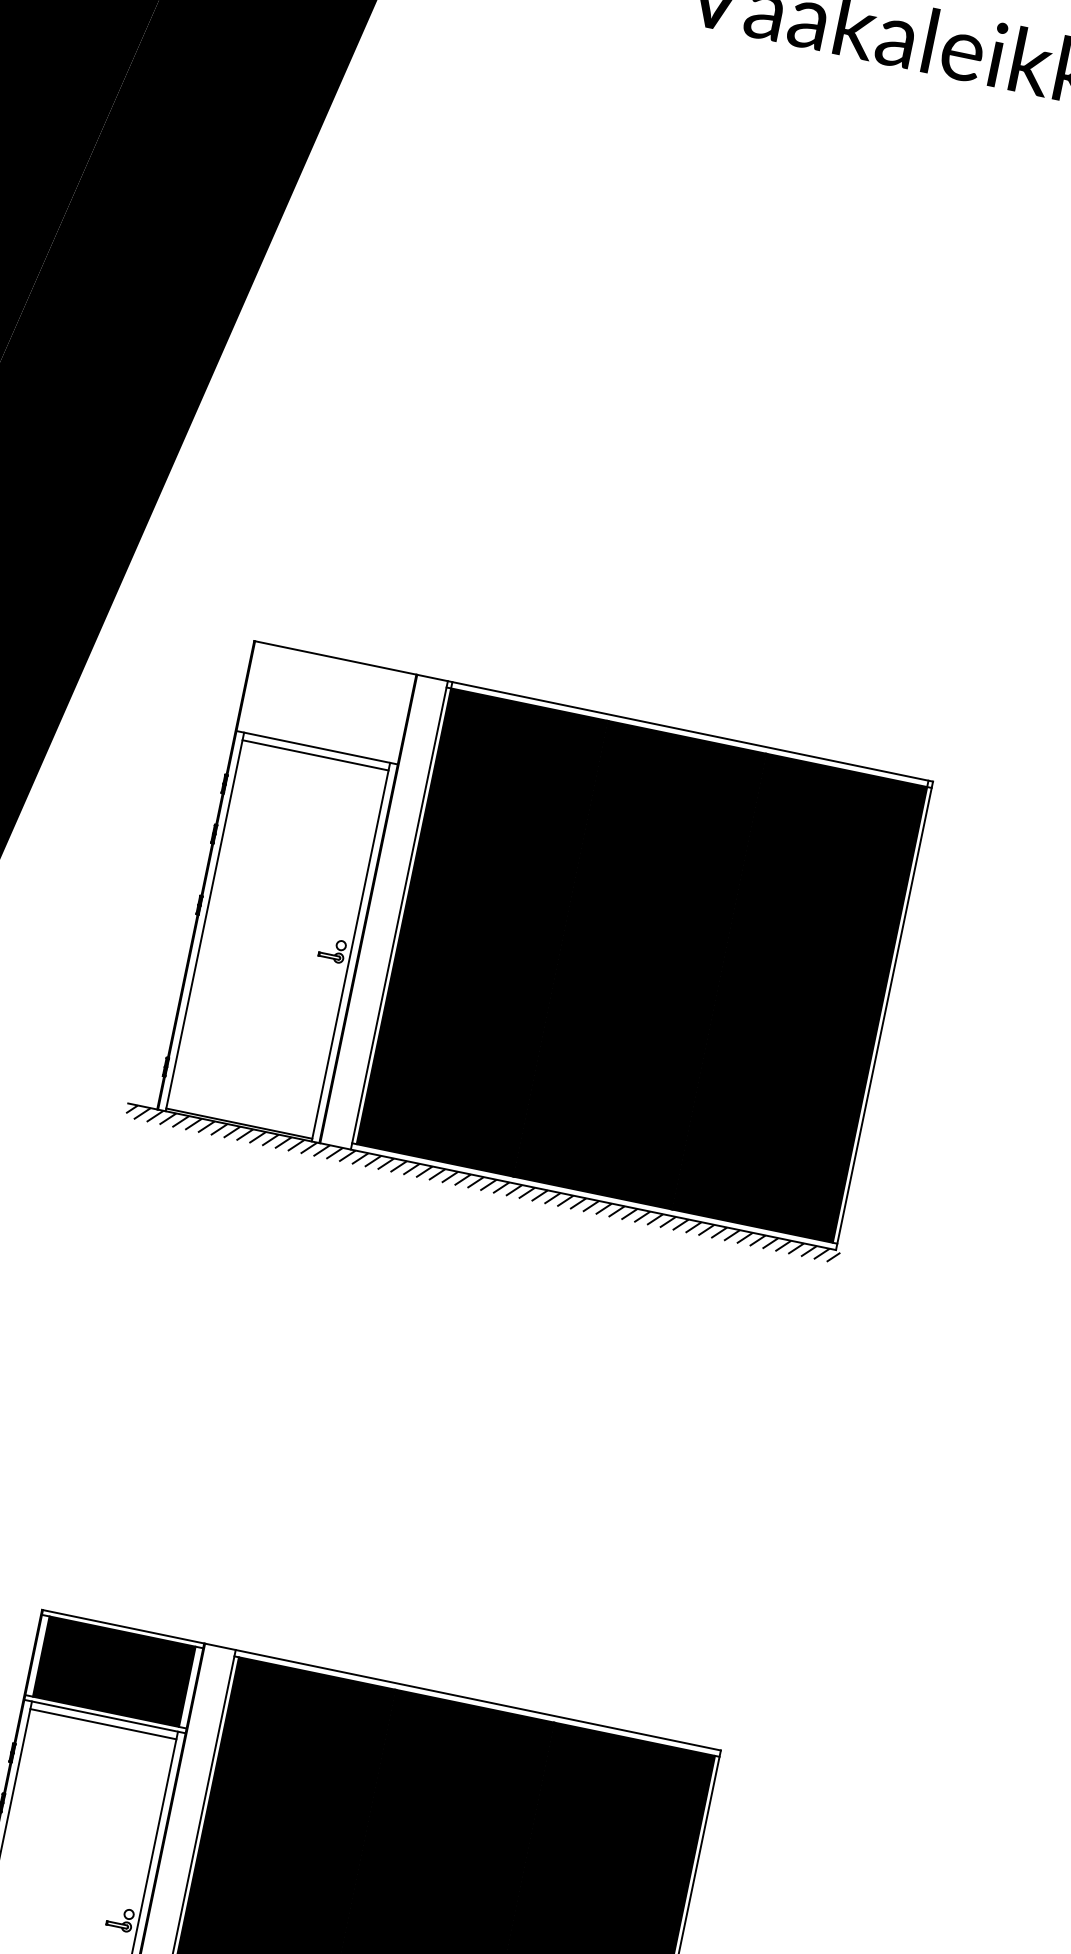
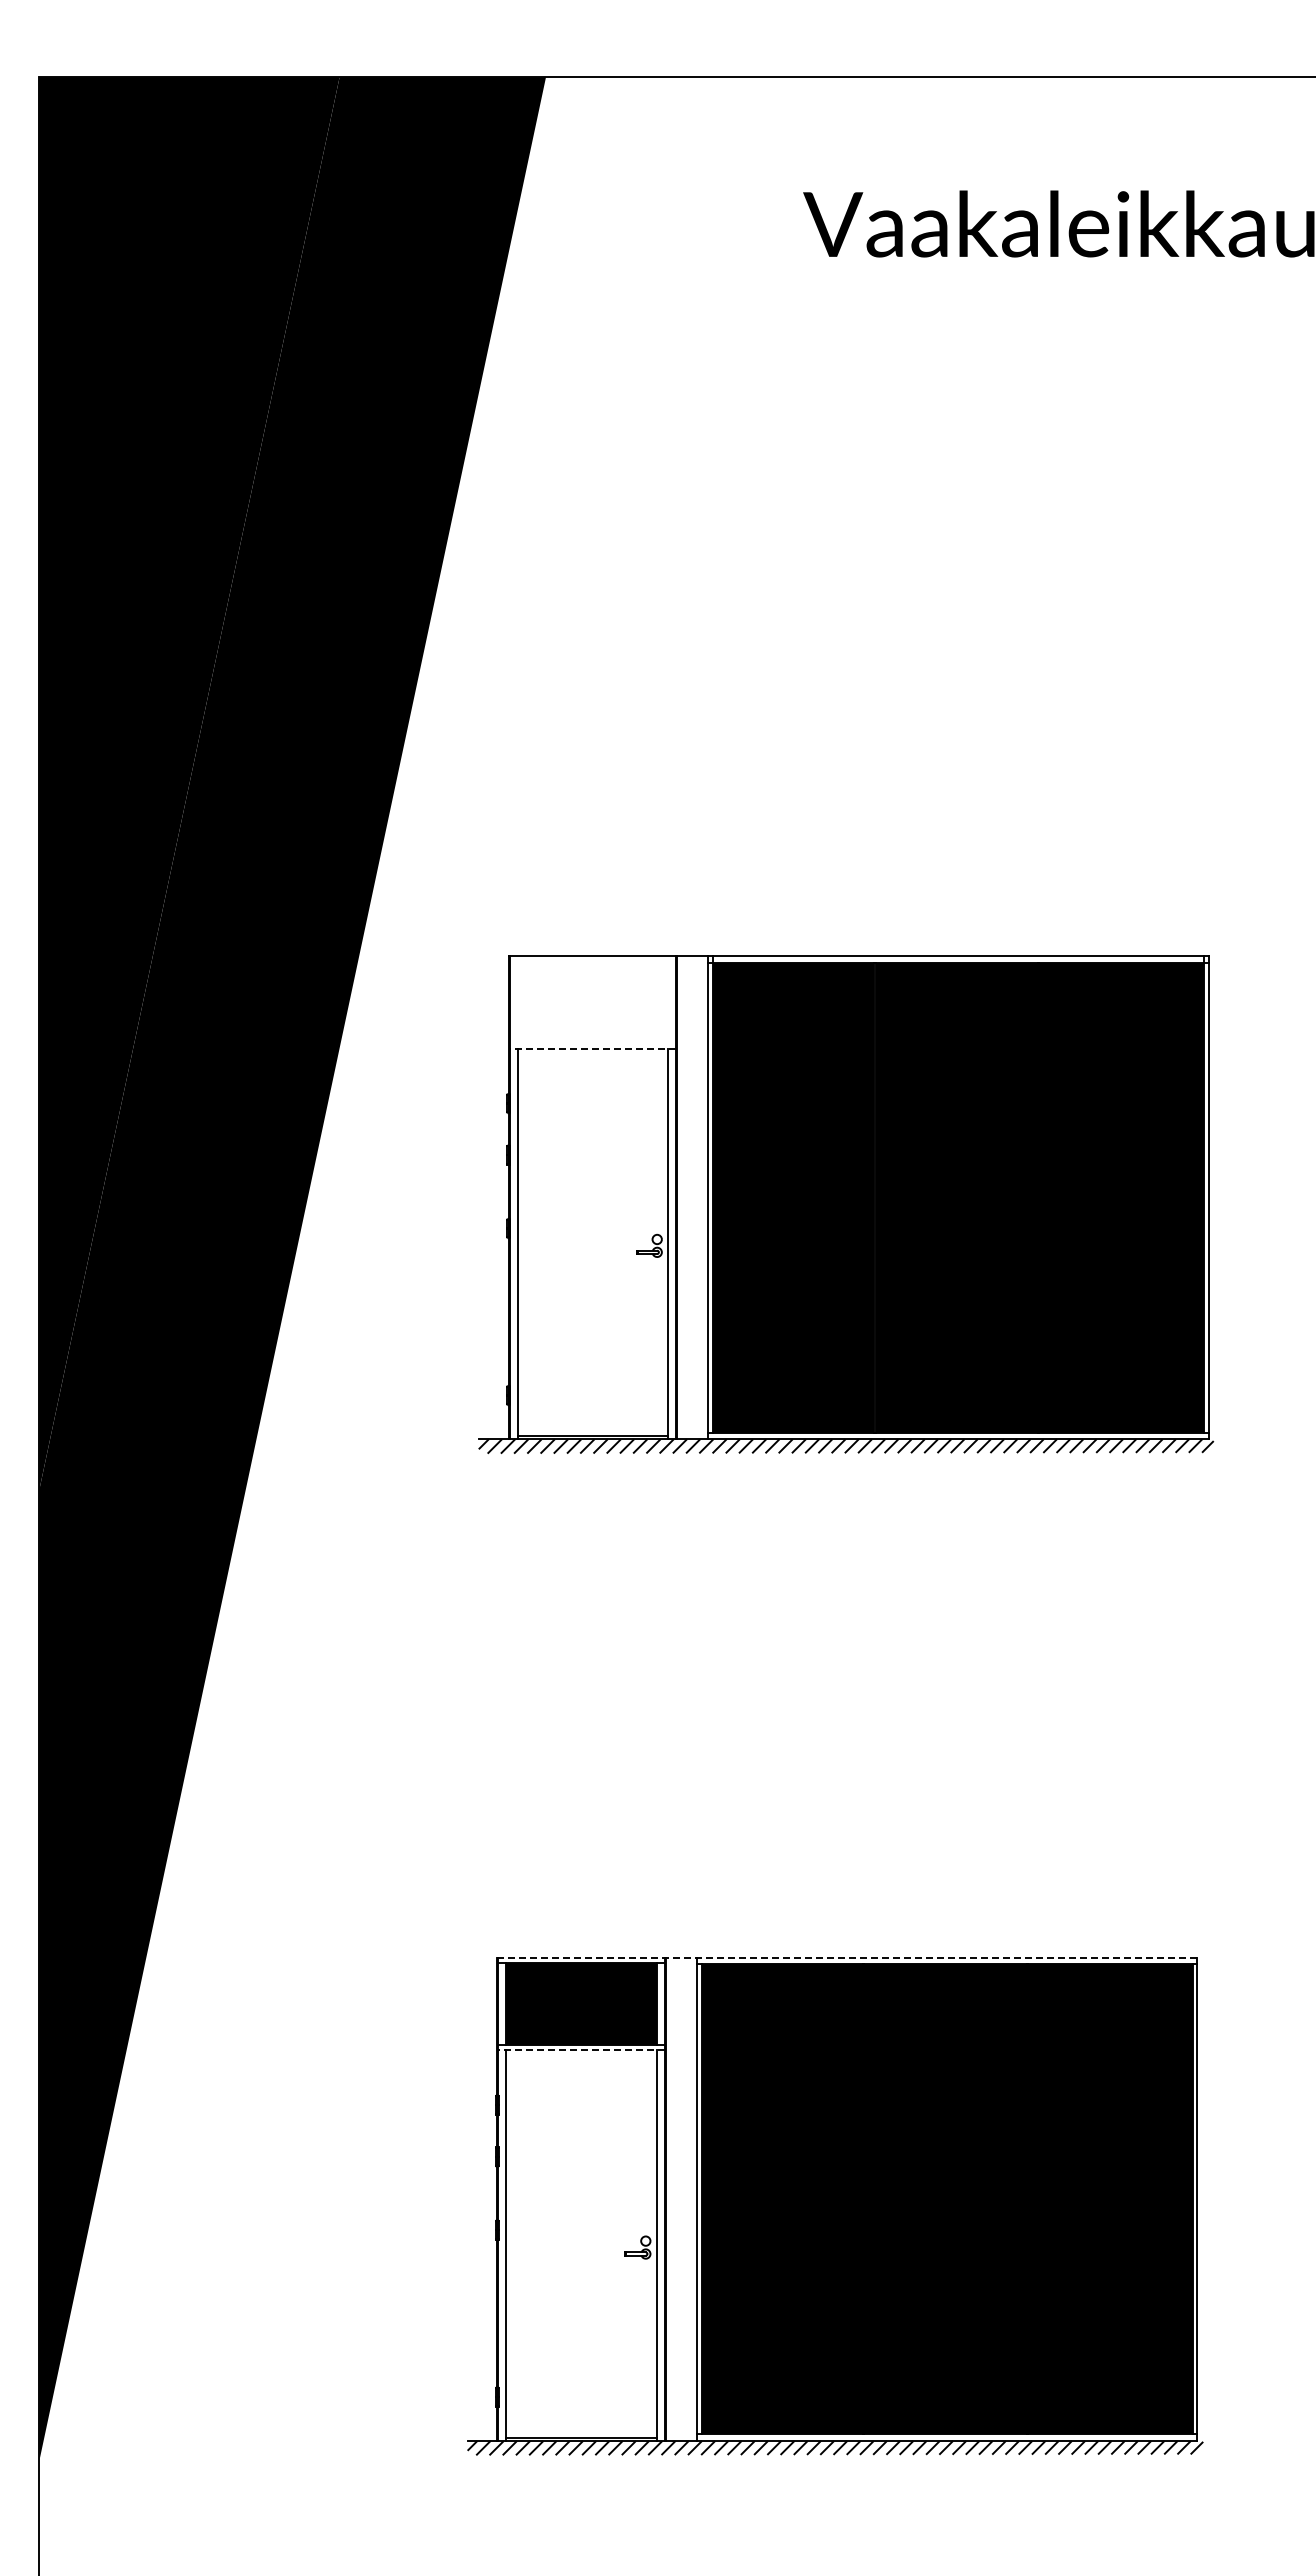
line: (316, 747) -> (592, 1048), solid -> dashed
line: (315, 755) -> (592, 1056), removed
line: (380, 1679) -> (846, 1957), solid -> dashed
line: (104, 1716) -> (580, 2050), solid -> dashed
line: (103, 1724) -> (581, 2058), removed

